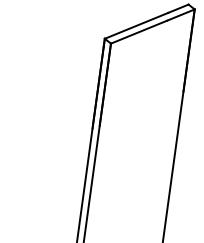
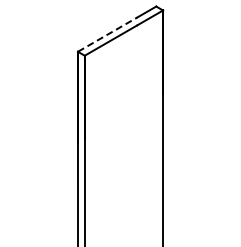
line: (137, 25) -> (108, 34), solid -> dashed

